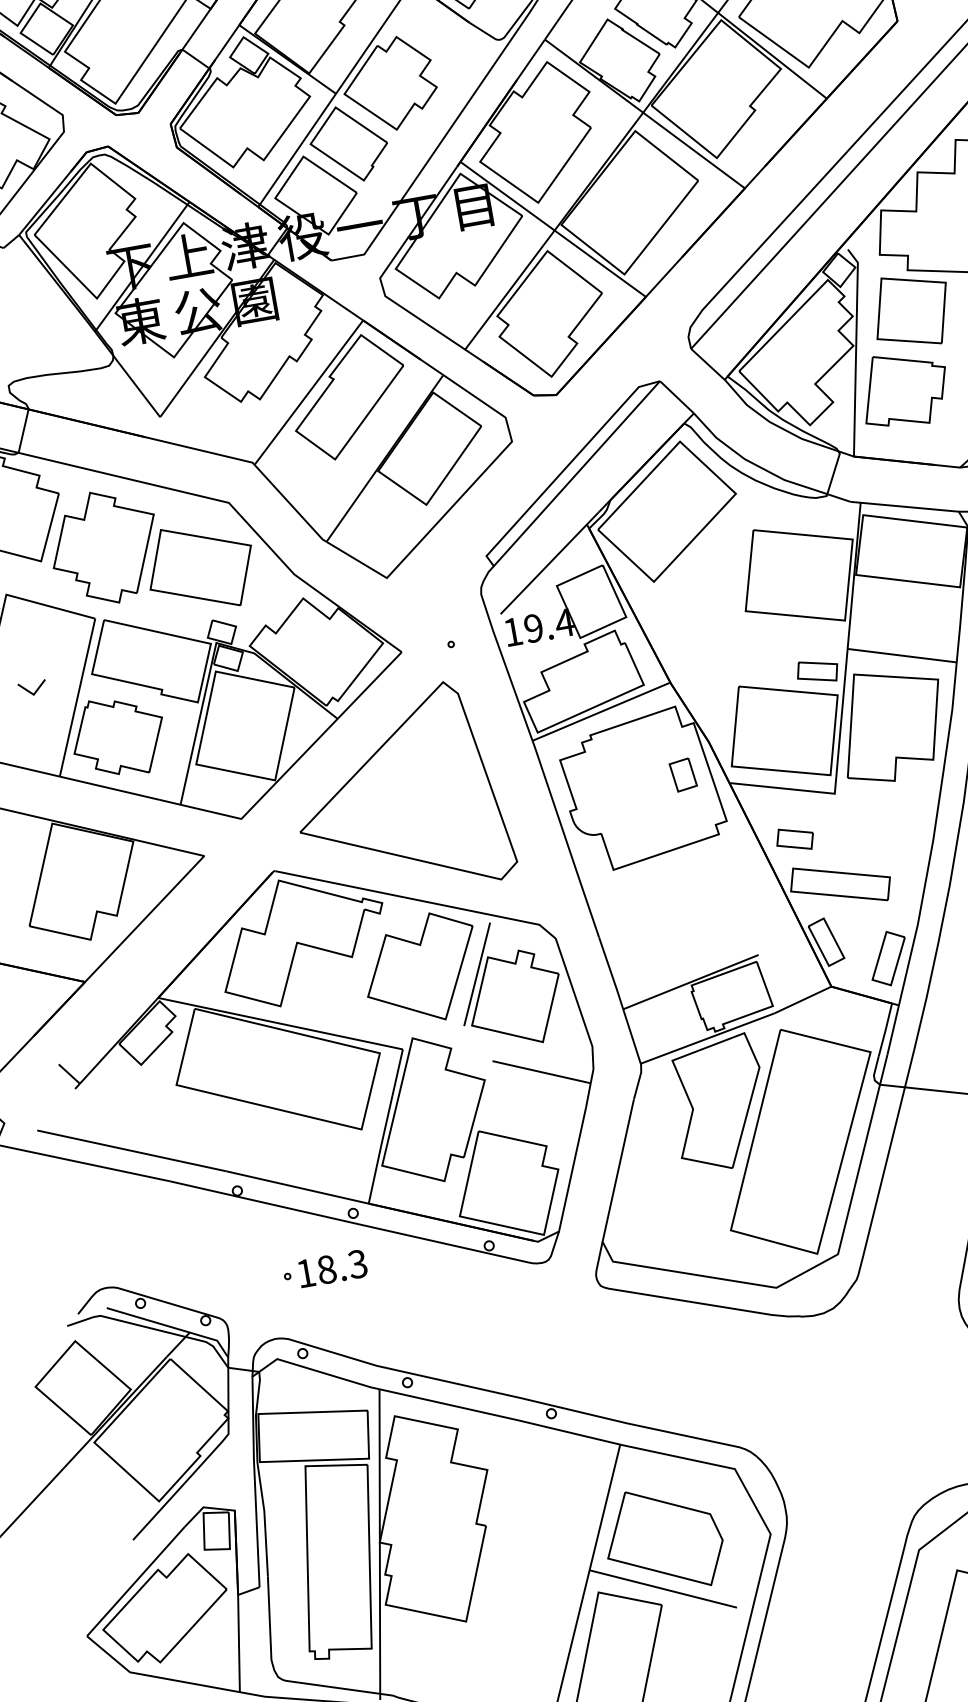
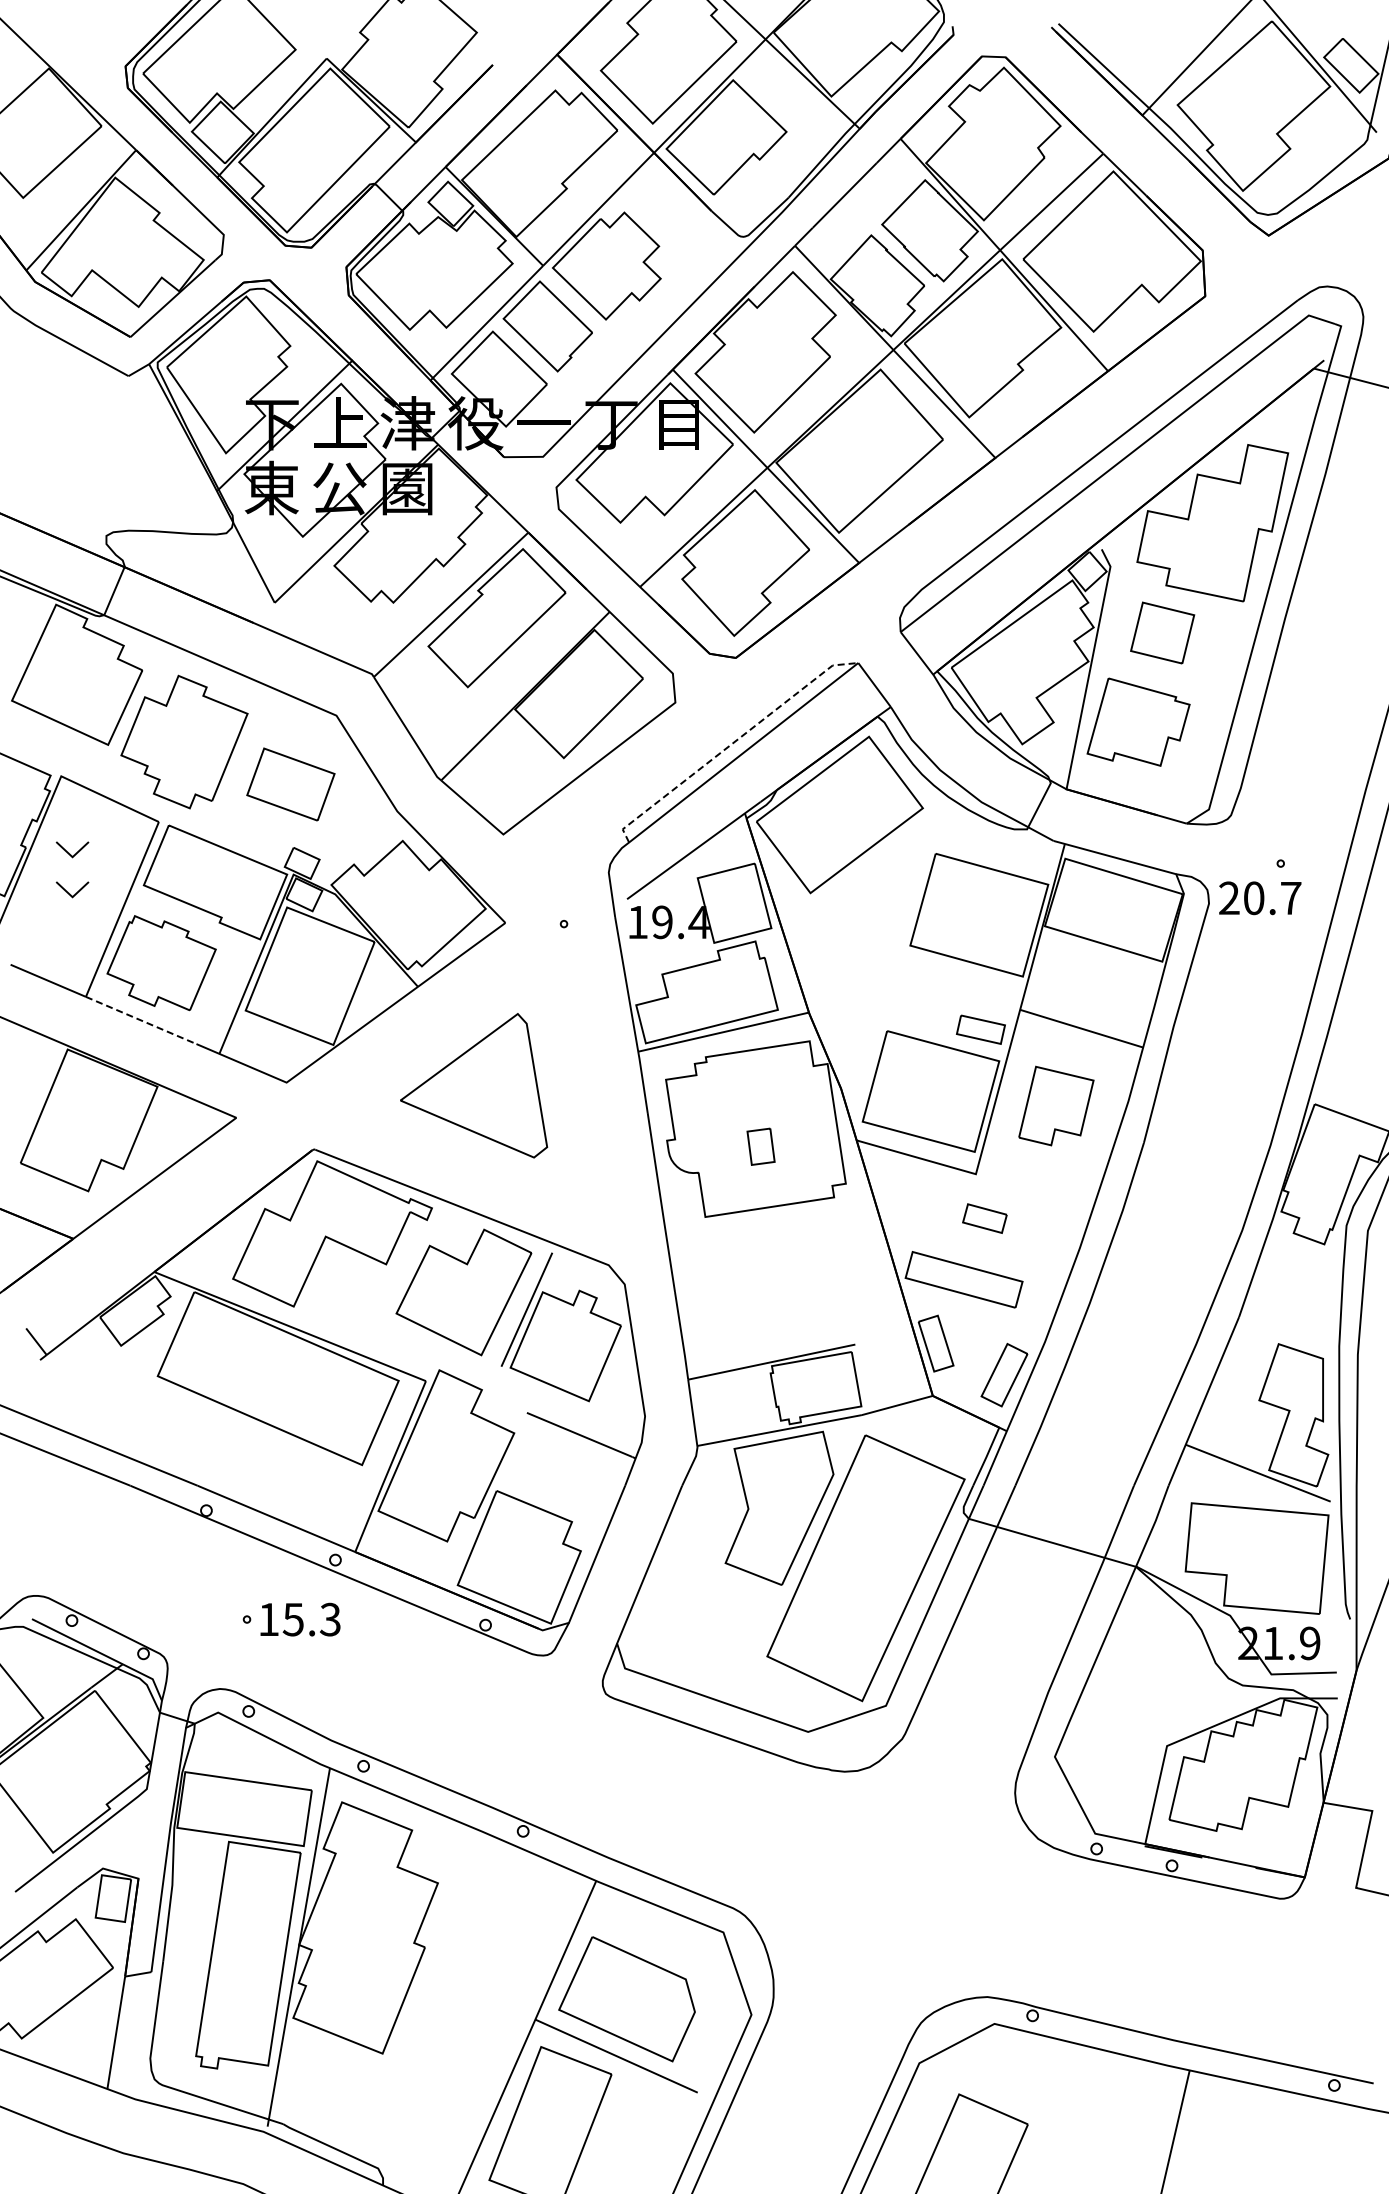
part: (911, 310) -> (1162, 632), size x0.7
line: (566, 468) -> (732, 744), solid -> dashed
part: (200, 567) -> (290, 784), size x0.7
part: (26, 654) -> (72, 849), added
part: (892, 724) -> (1056, 1105), size x0.6
part: (682, 774) -> (760, 1146), moved
line: (110, 788) -> (141, 1020), solid -> dashed
part: (398, 793) -> (473, 1085), size x0.6
part: (794, 839) -> (984, 1218), moved
text: (325, 1269) -> (292, 1619), 18.3 -> 15.3

